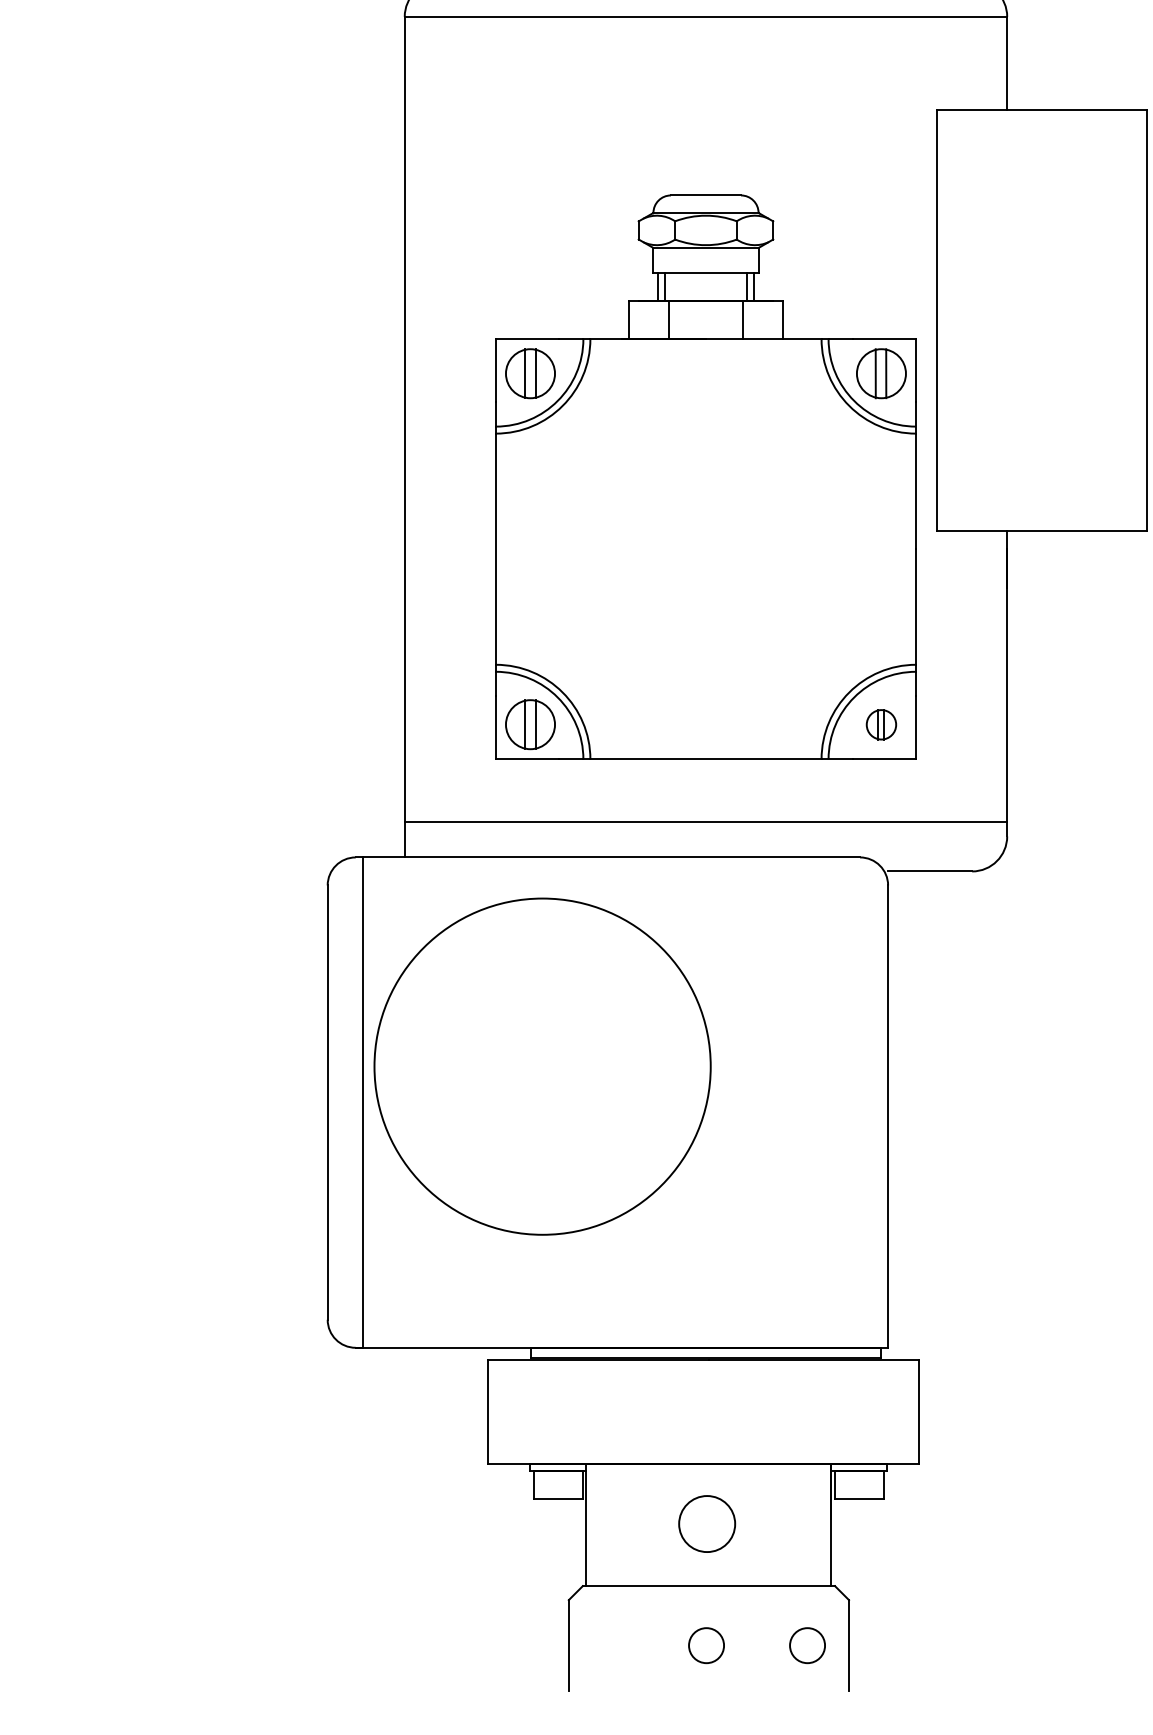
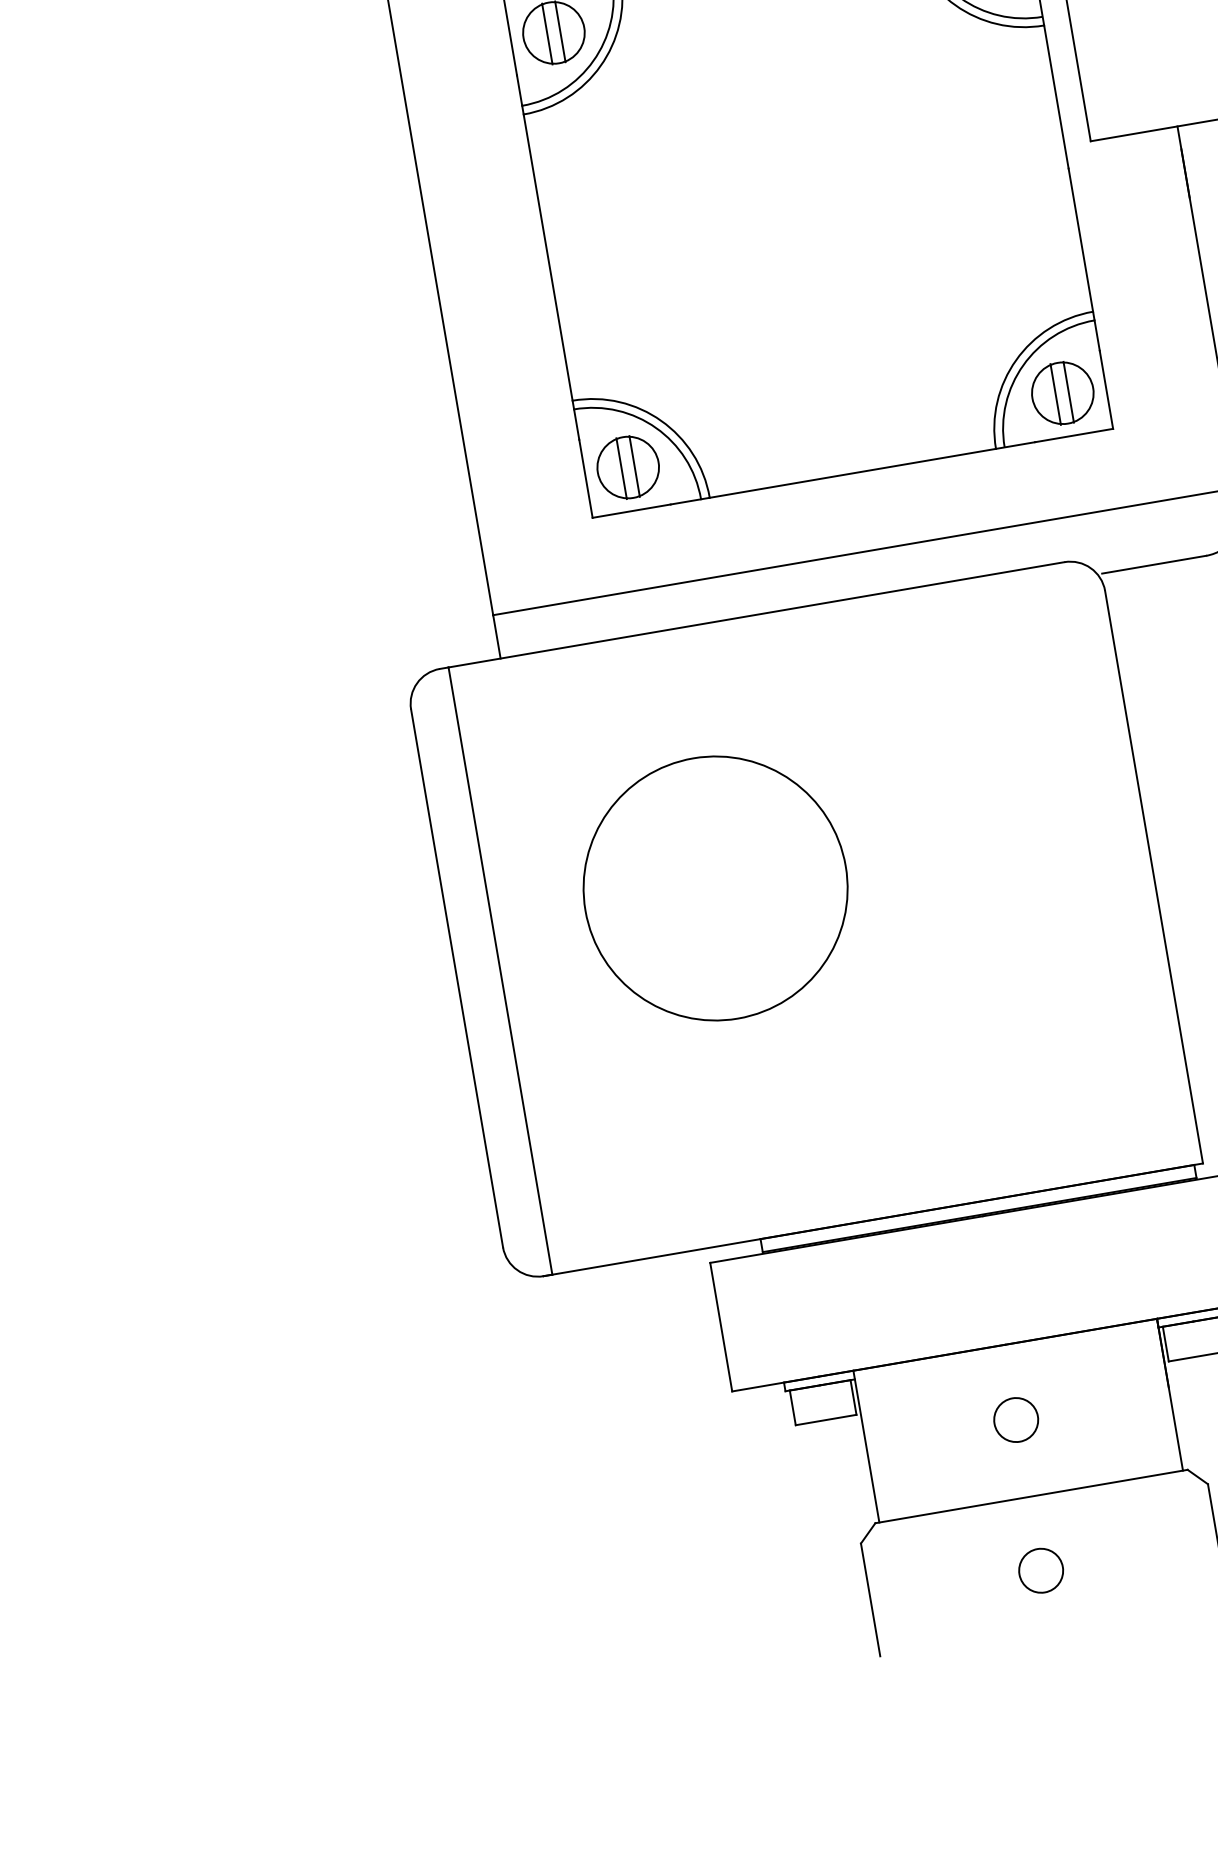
part: (881, 724) -> (1062, 393), size x1.67
circle: (542, 1066) -> (715, 888), size x0.62
circle: (706, 1523) -> (1015, 1419), size x0.62
circle: (807, 1645) -> (1166, 1549), removed

